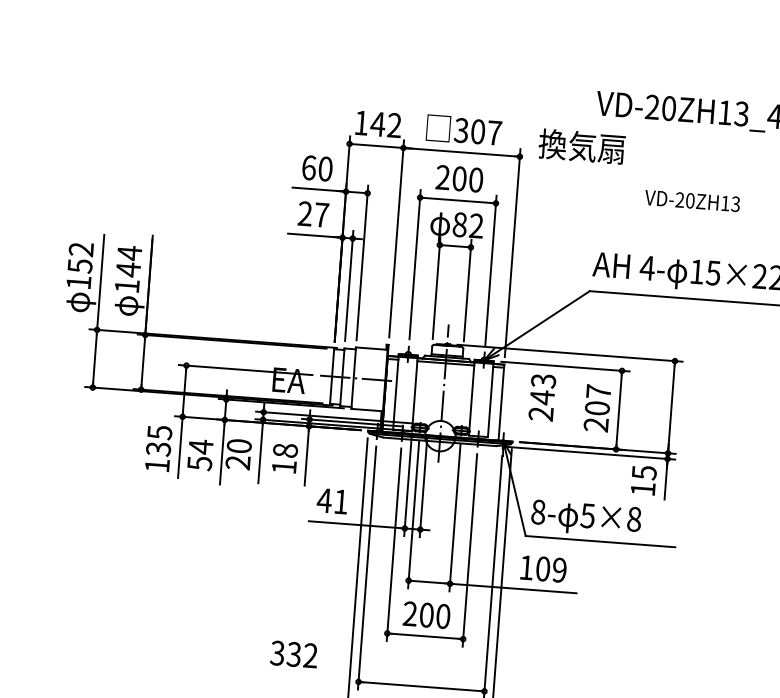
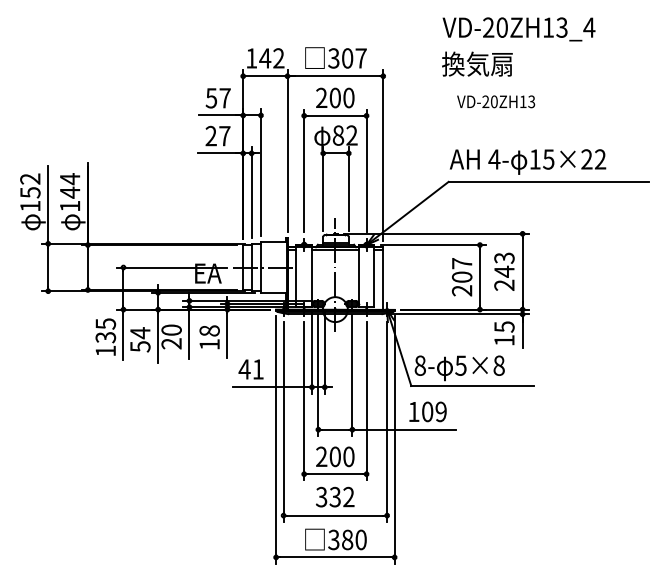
text: (582, 145) -> (477, 63), moved
text: (316, 168) -> (217, 98), 60 -> 57
text: (692, 200) -> (496, 101), moved
text: (542, 397) -> (504, 271), moved
text: (294, 653) -> (335, 496), moved

